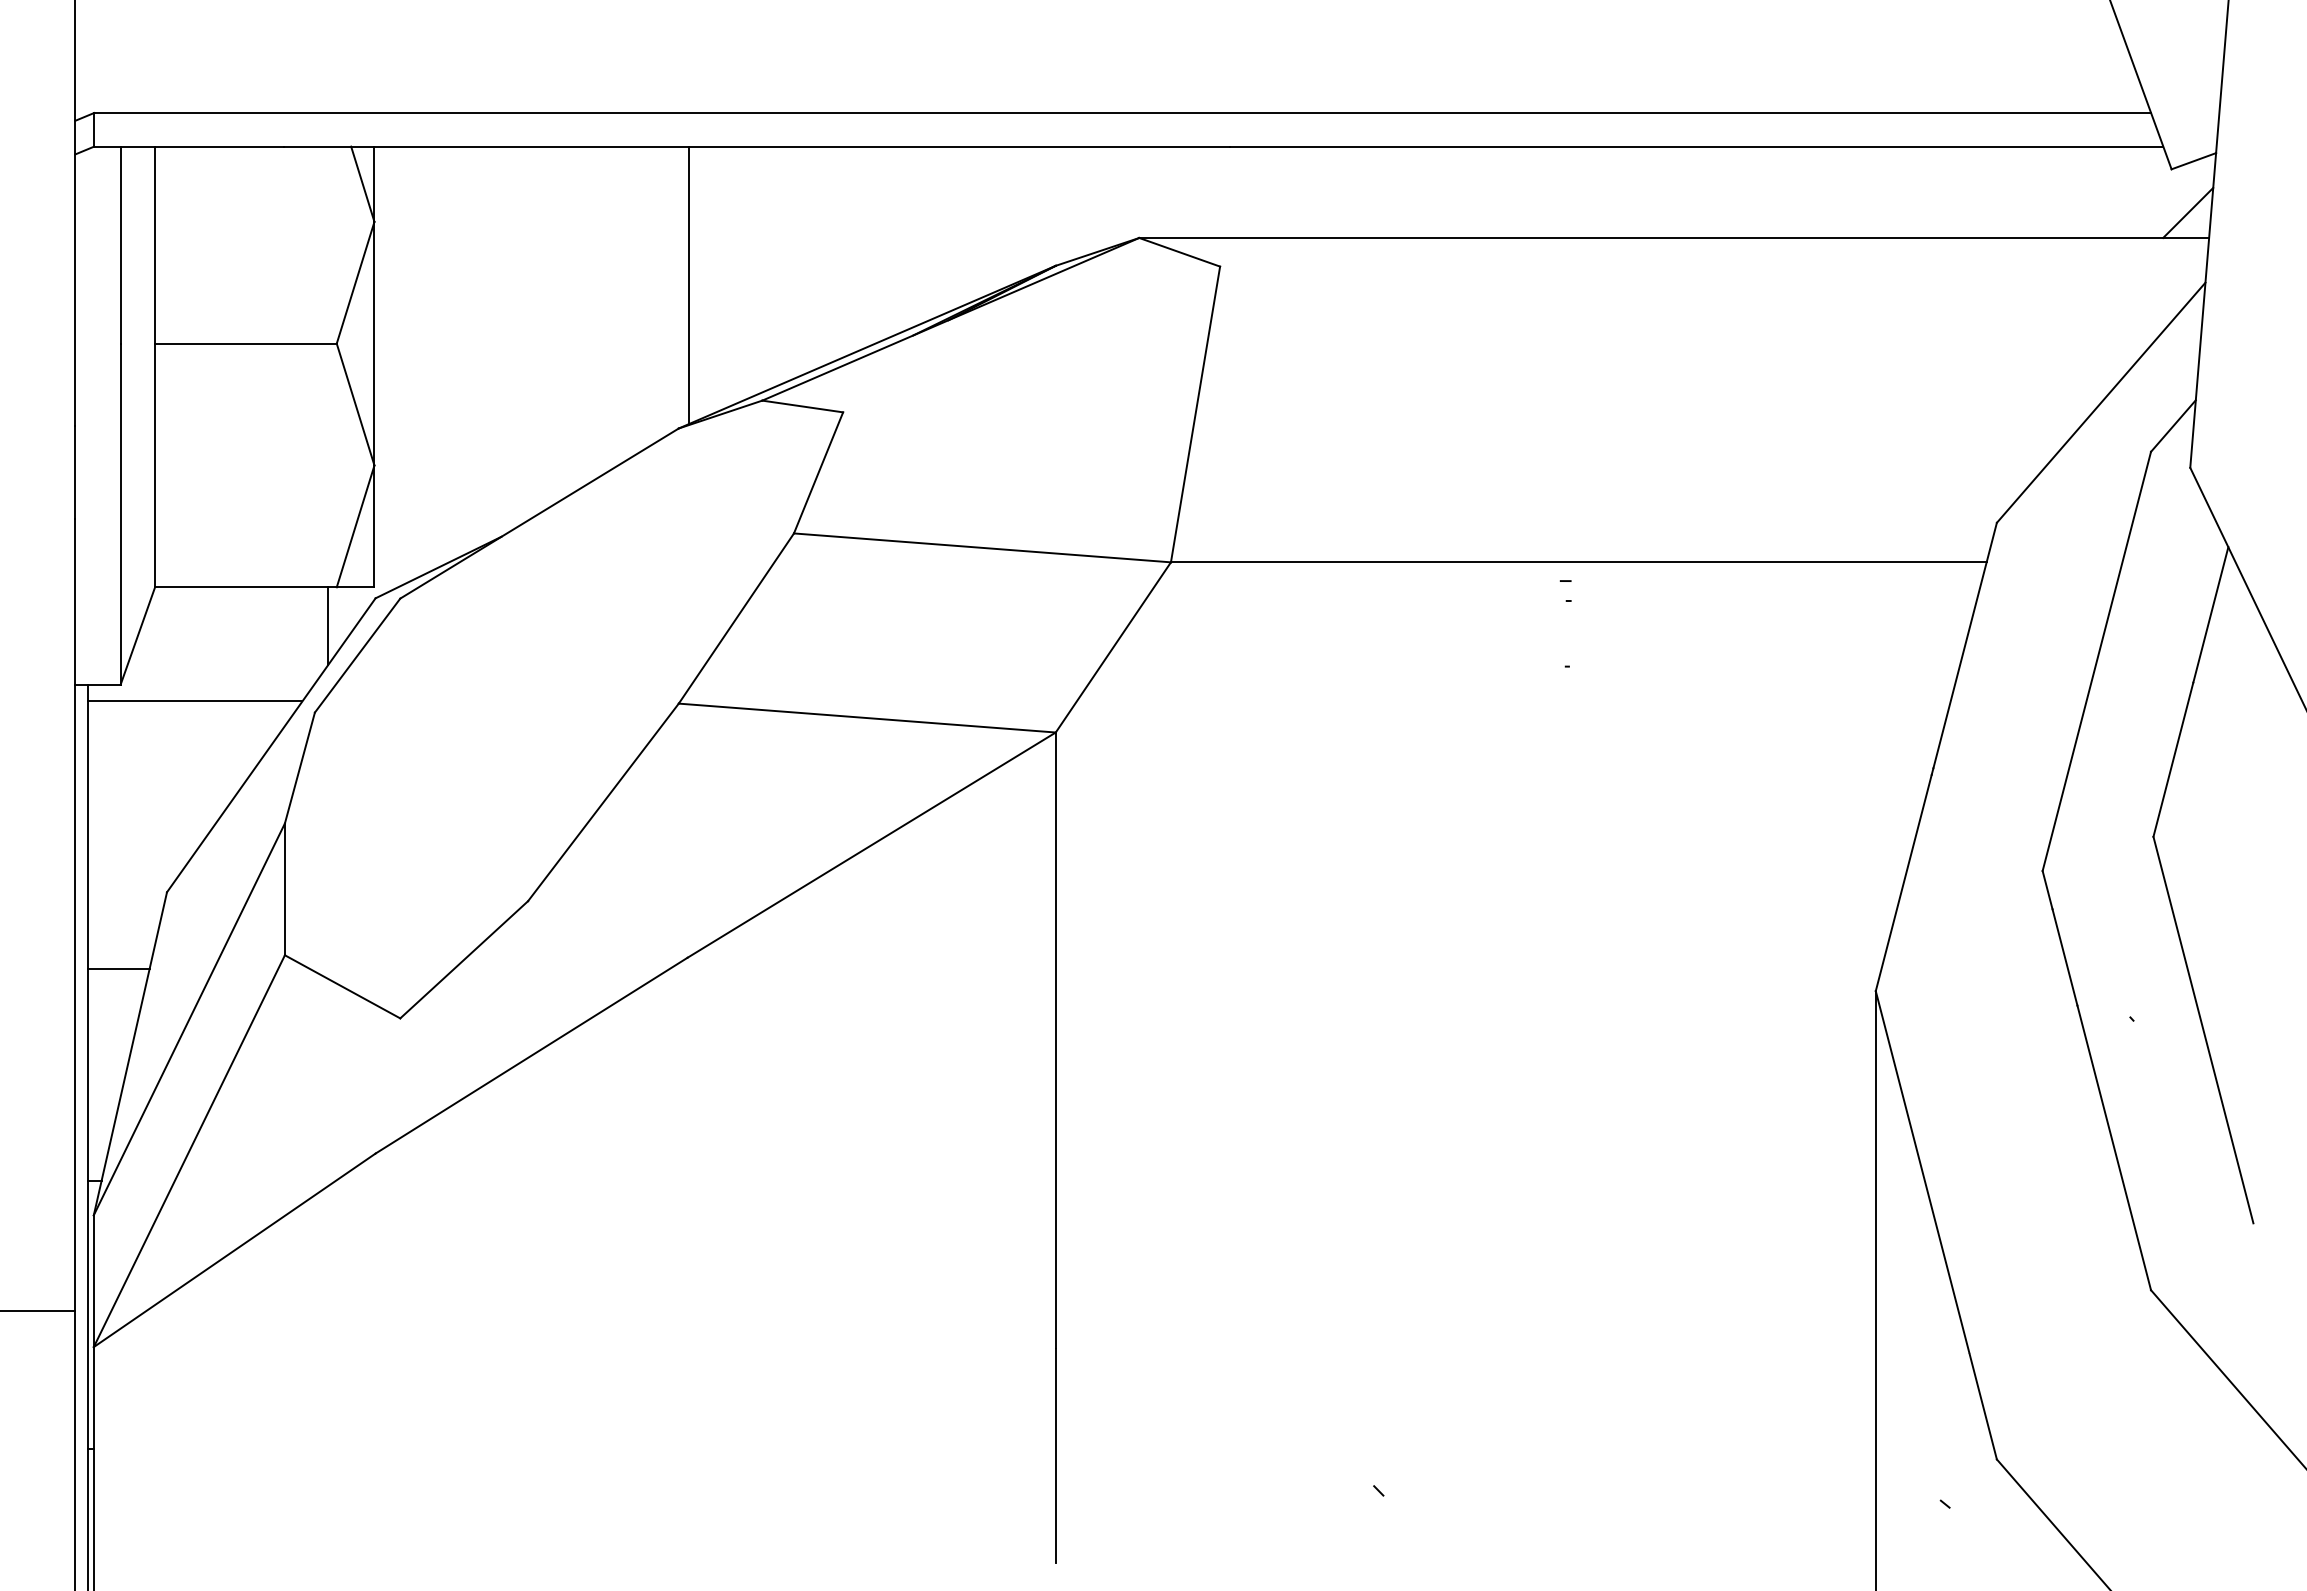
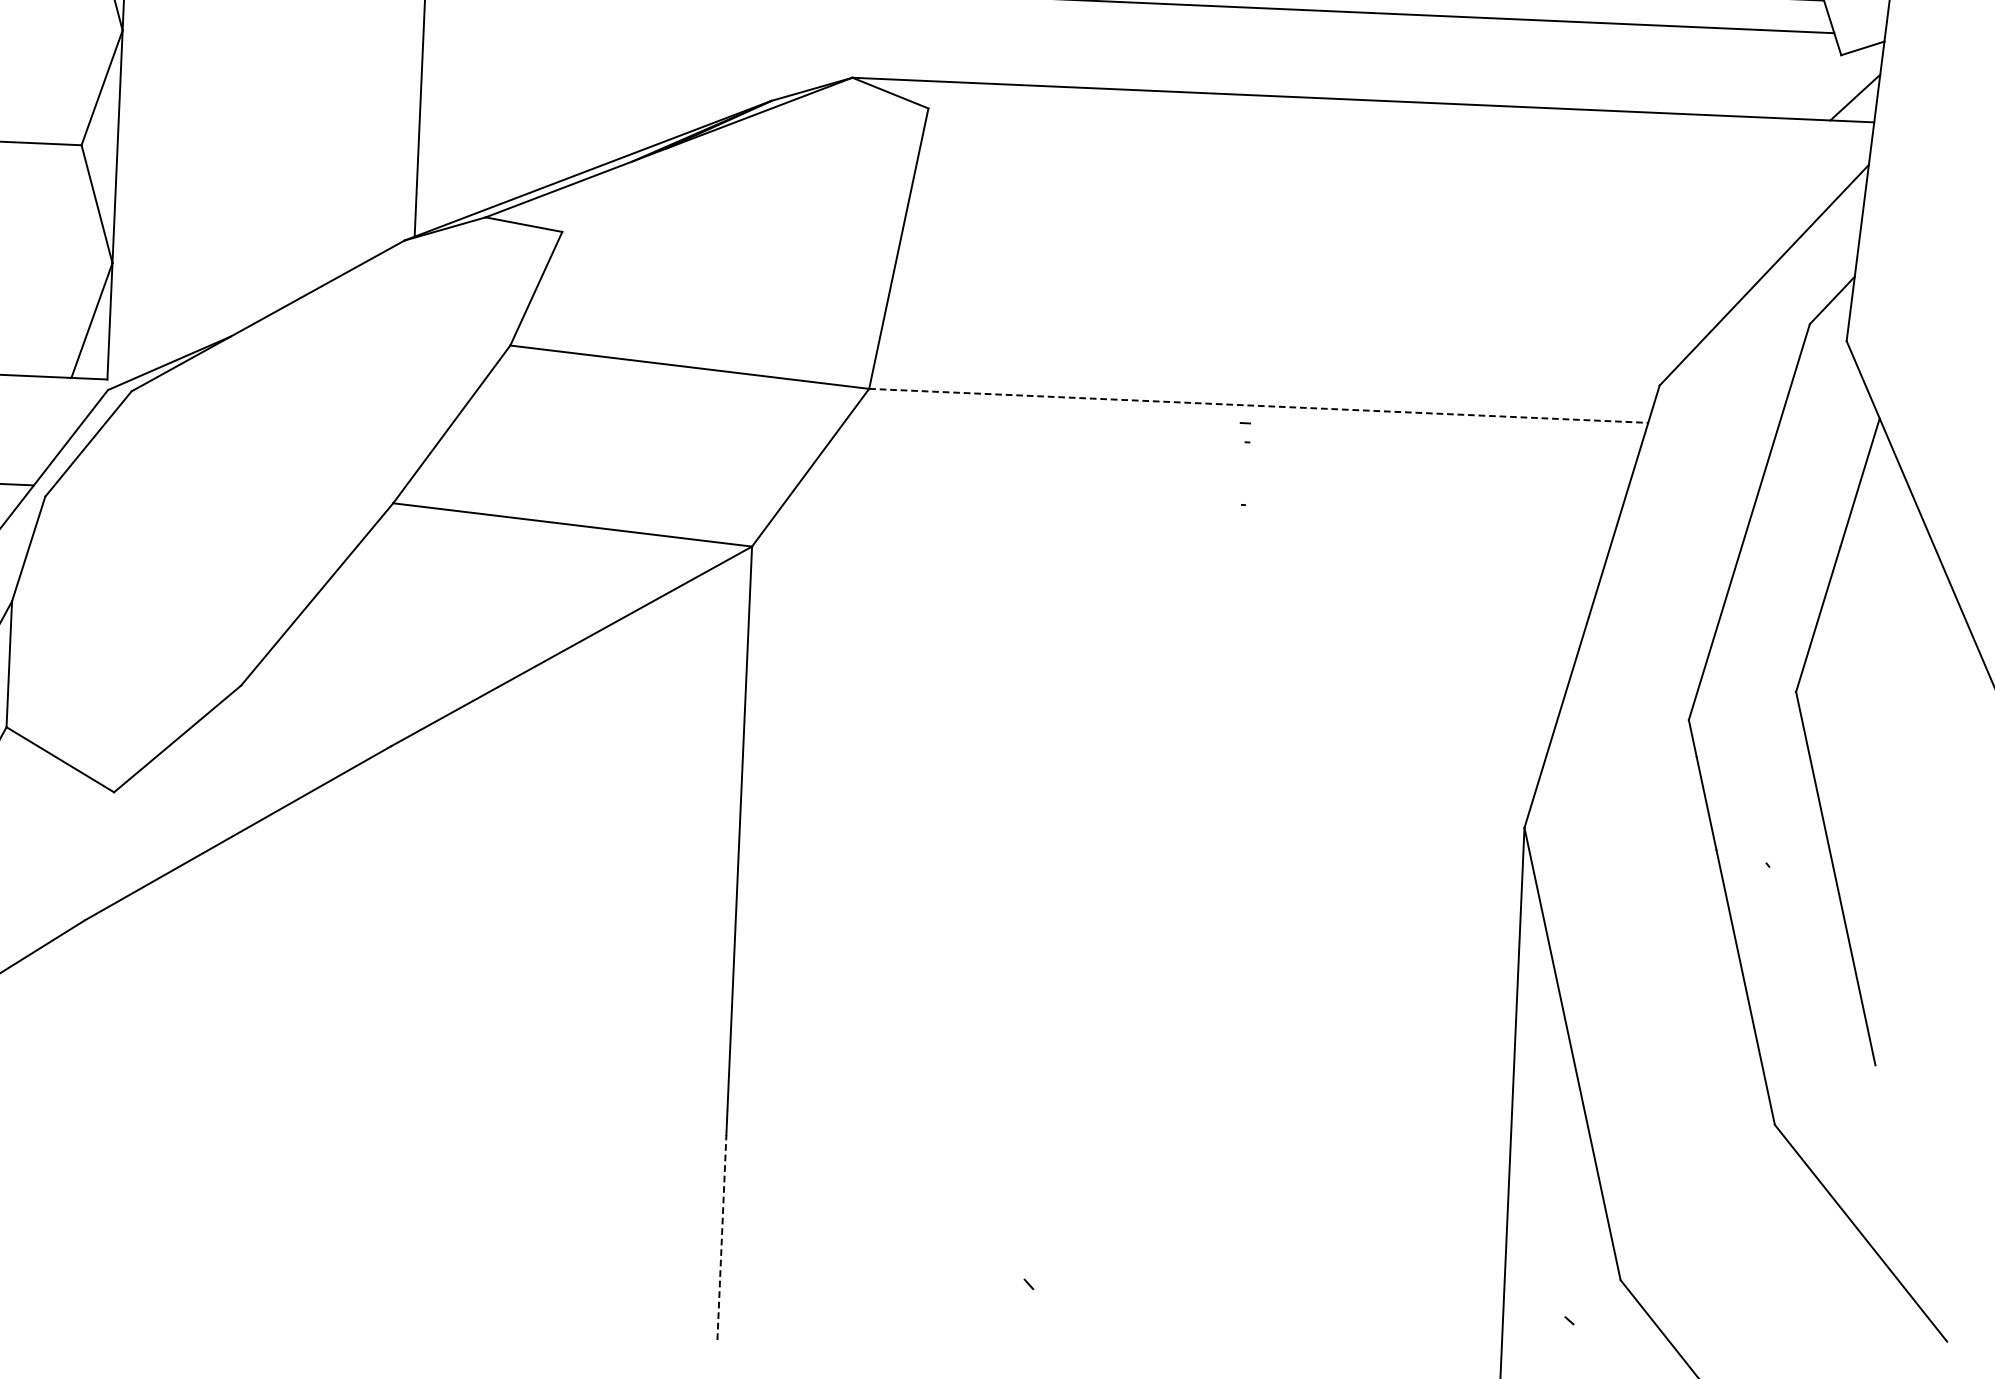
line: (1578, 562) -> (1258, 406), solid -> dashed
line: (328, 625) -> (61, 414), removed
line: (1055, 1455) -> (721, 1237), solid -> dashed

